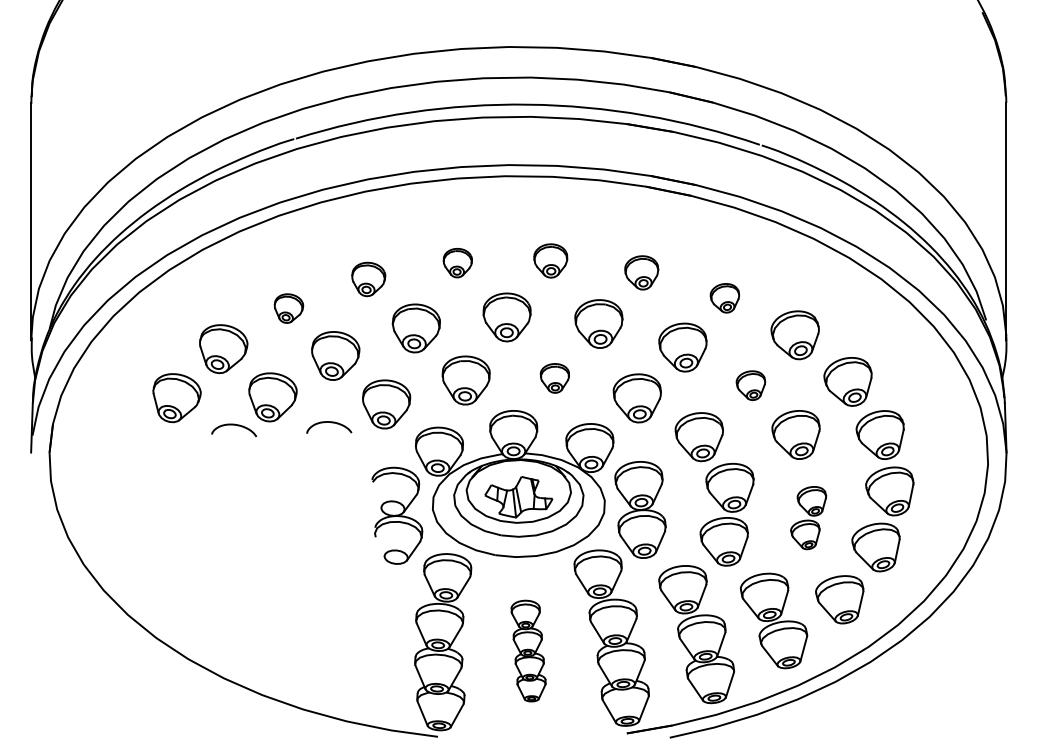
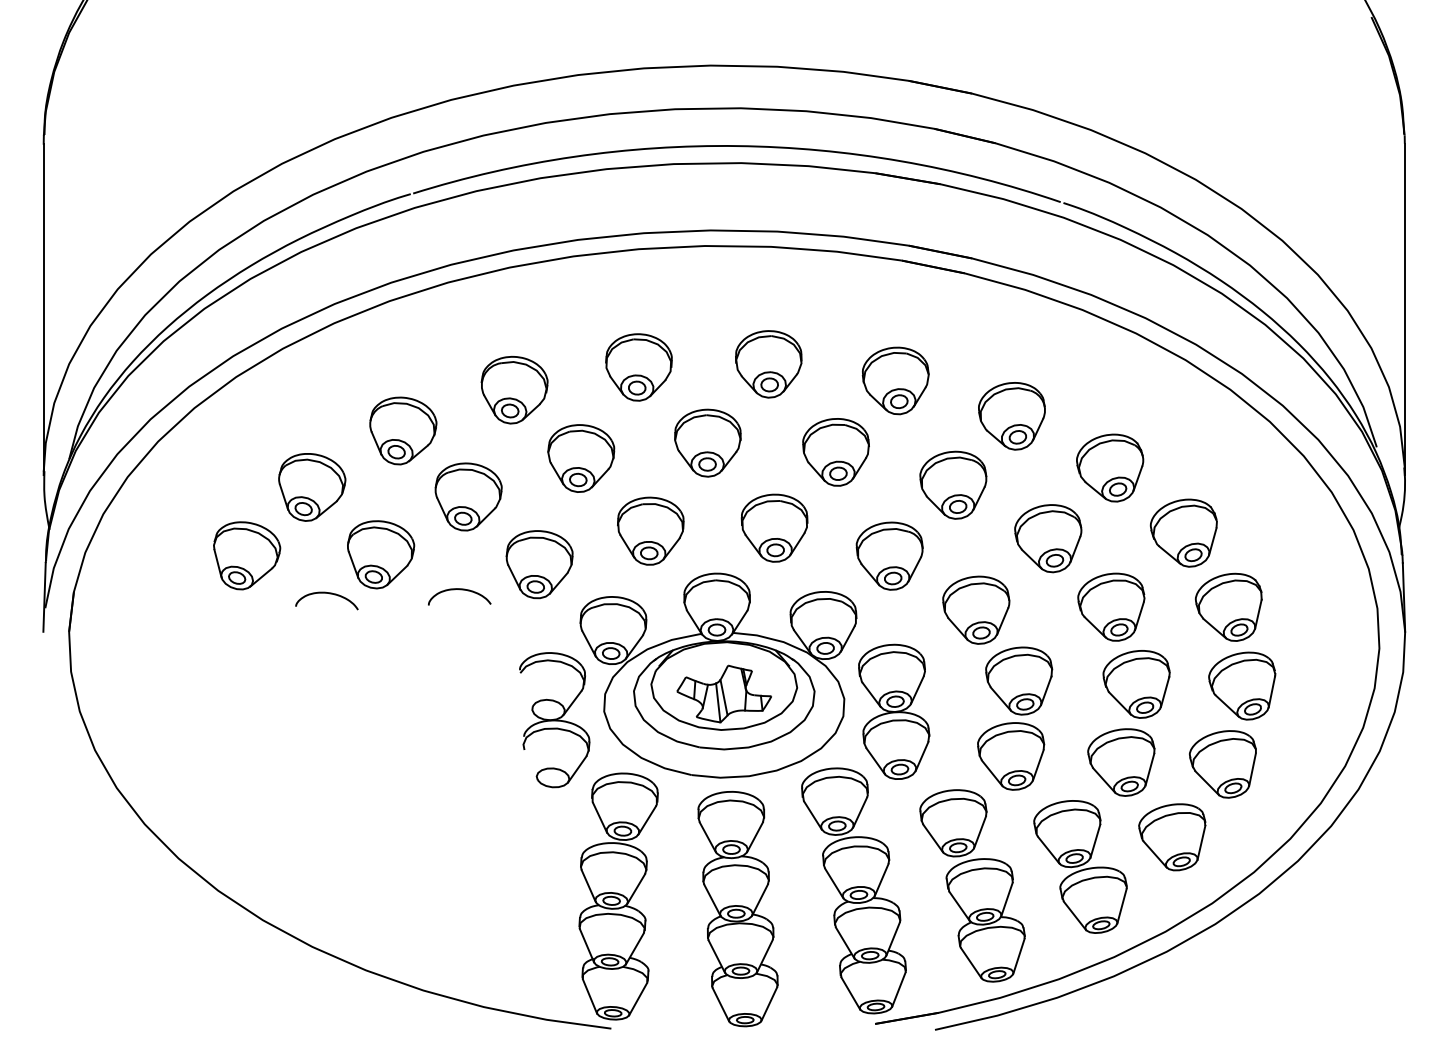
part: (550, 260) -> (768, 363), size x1.43
part: (457, 262) -> (638, 366), size x1.67
part: (641, 272) -> (895, 380), size x1.43
part: (368, 279) -> (514, 390), size x1.43
part: (724, 298) -> (1011, 416), size x1.67
part: (288, 308) -> (402, 430), size x1.67
part: (554, 378) -> (774, 528), size x1.67
part: (750, 385) -> (1047, 538), size x1.67
part: (808, 517) -> (1128, 722), size x1.67
part: (528, 650) -> (737, 908), size x1.67

